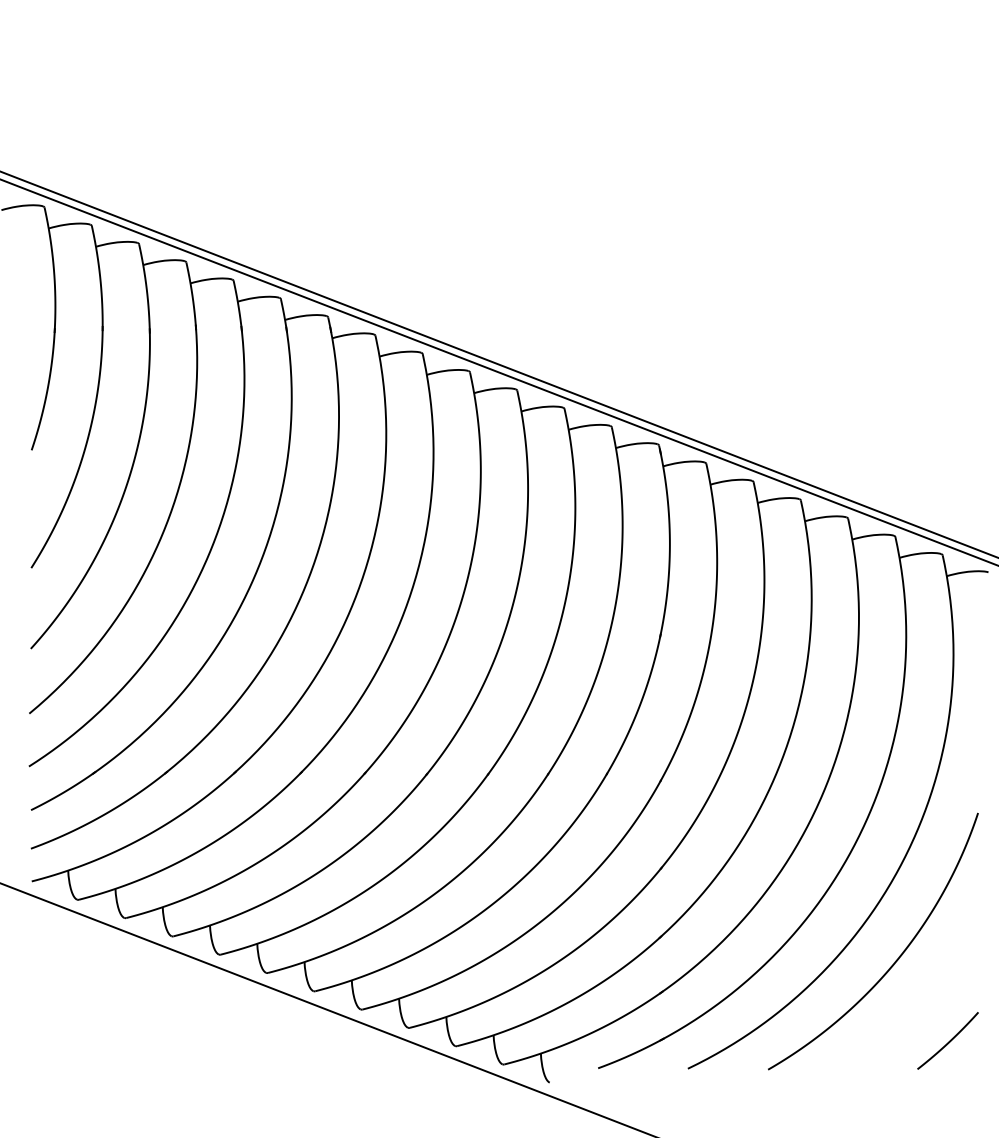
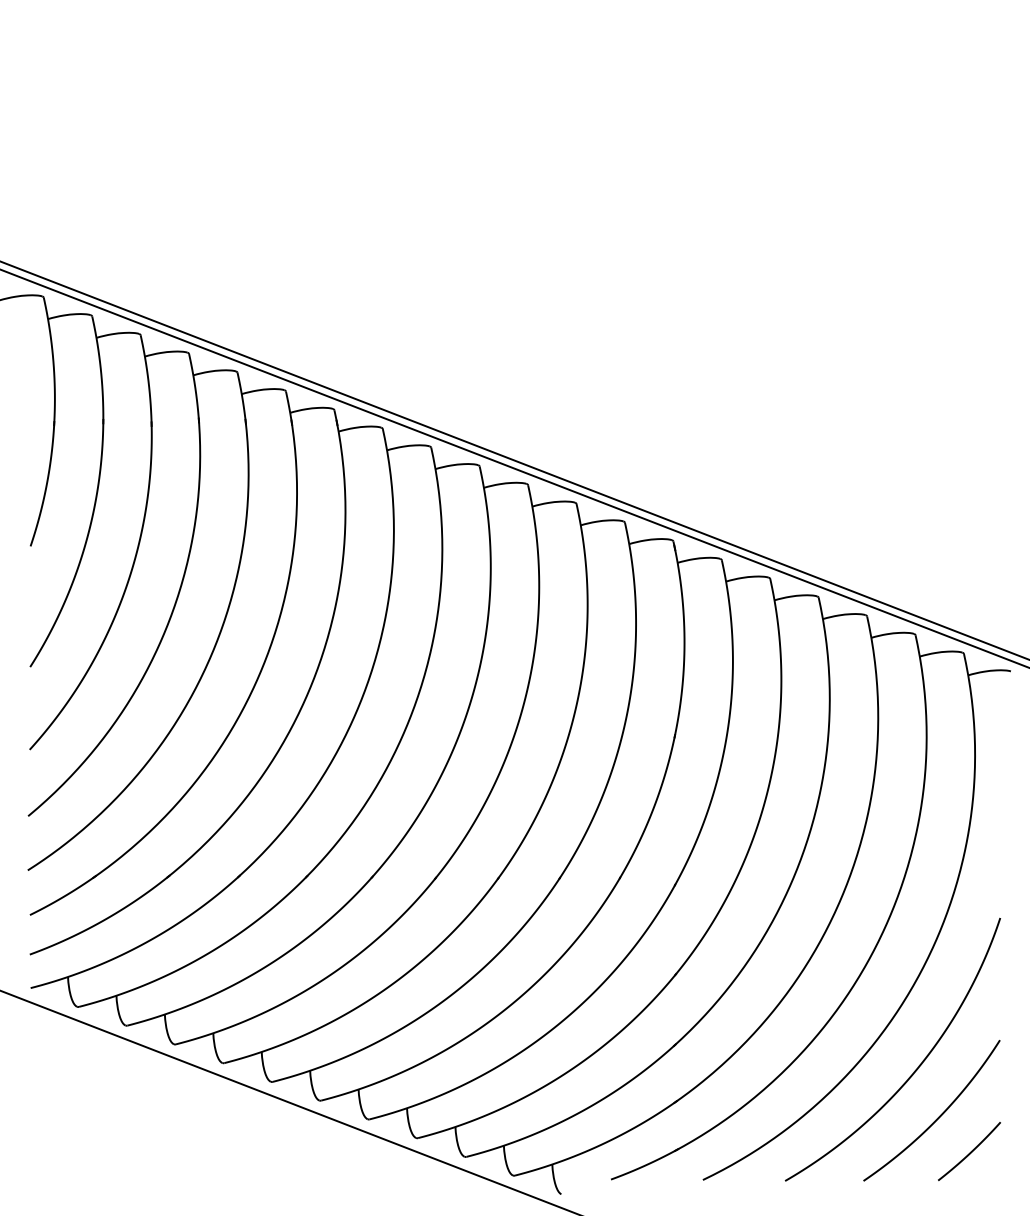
curve: (917, 1006) -> (938, 1116), added

